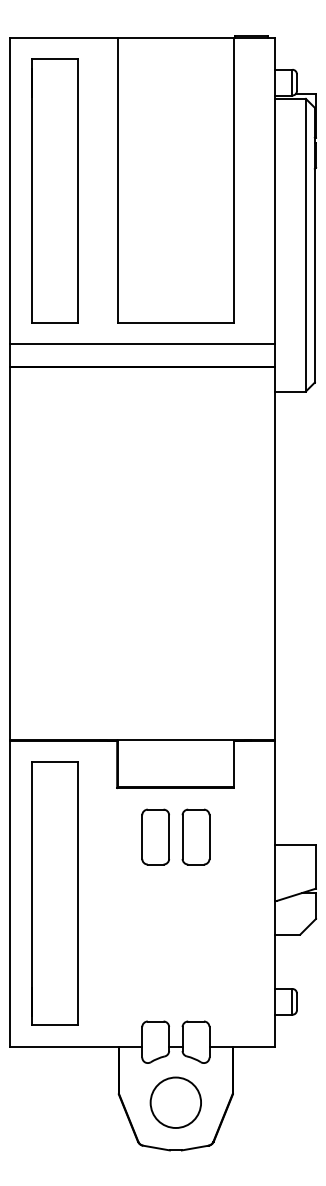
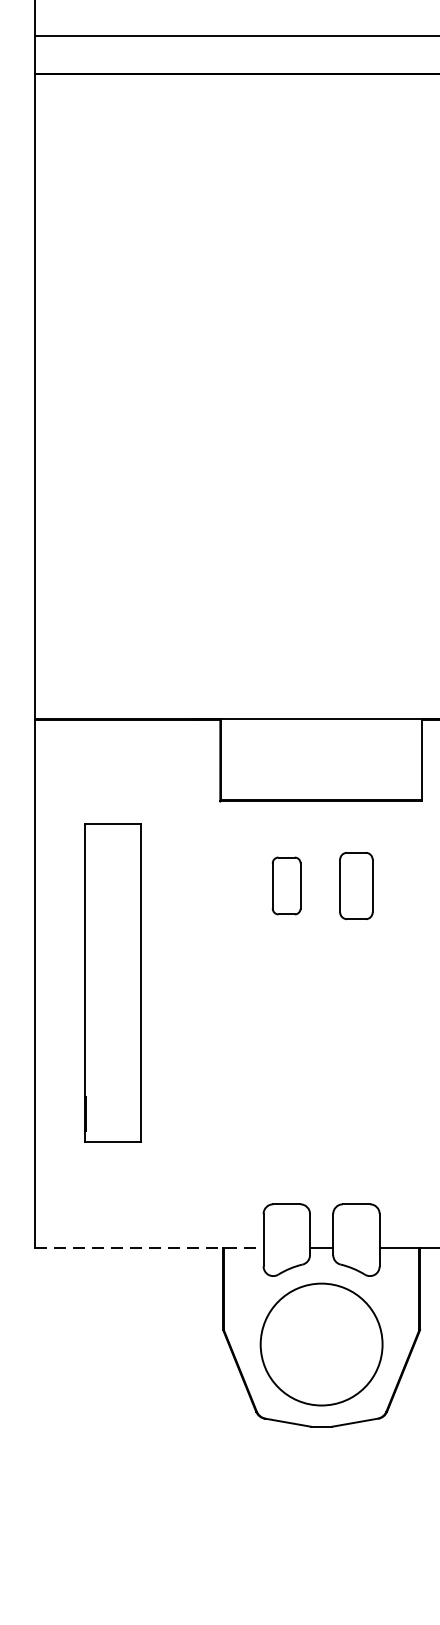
part: (155, 836) -> (286, 885), size x0.6
part: (195, 836) -> (355, 885), size x0.7
part: (54, 893) -> (112, 983), size x0.7
line: (76, 1046) -> (150, 1247), solid -> dashed
circle: (175, 1102) -> (320, 1344), size x1.4

